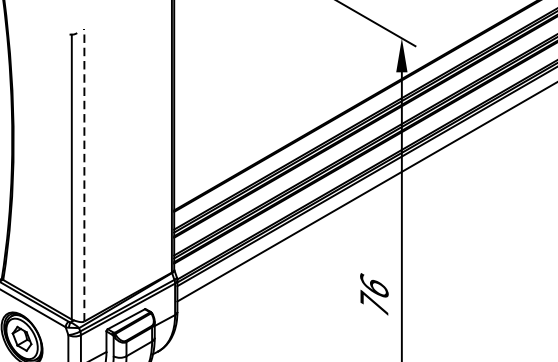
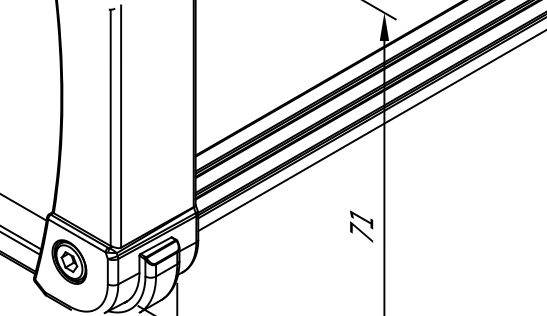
line: (84, 175) -> (121, 126), dashed -> solid
text: (374, 286) -> (361, 218), 76 -> 71

